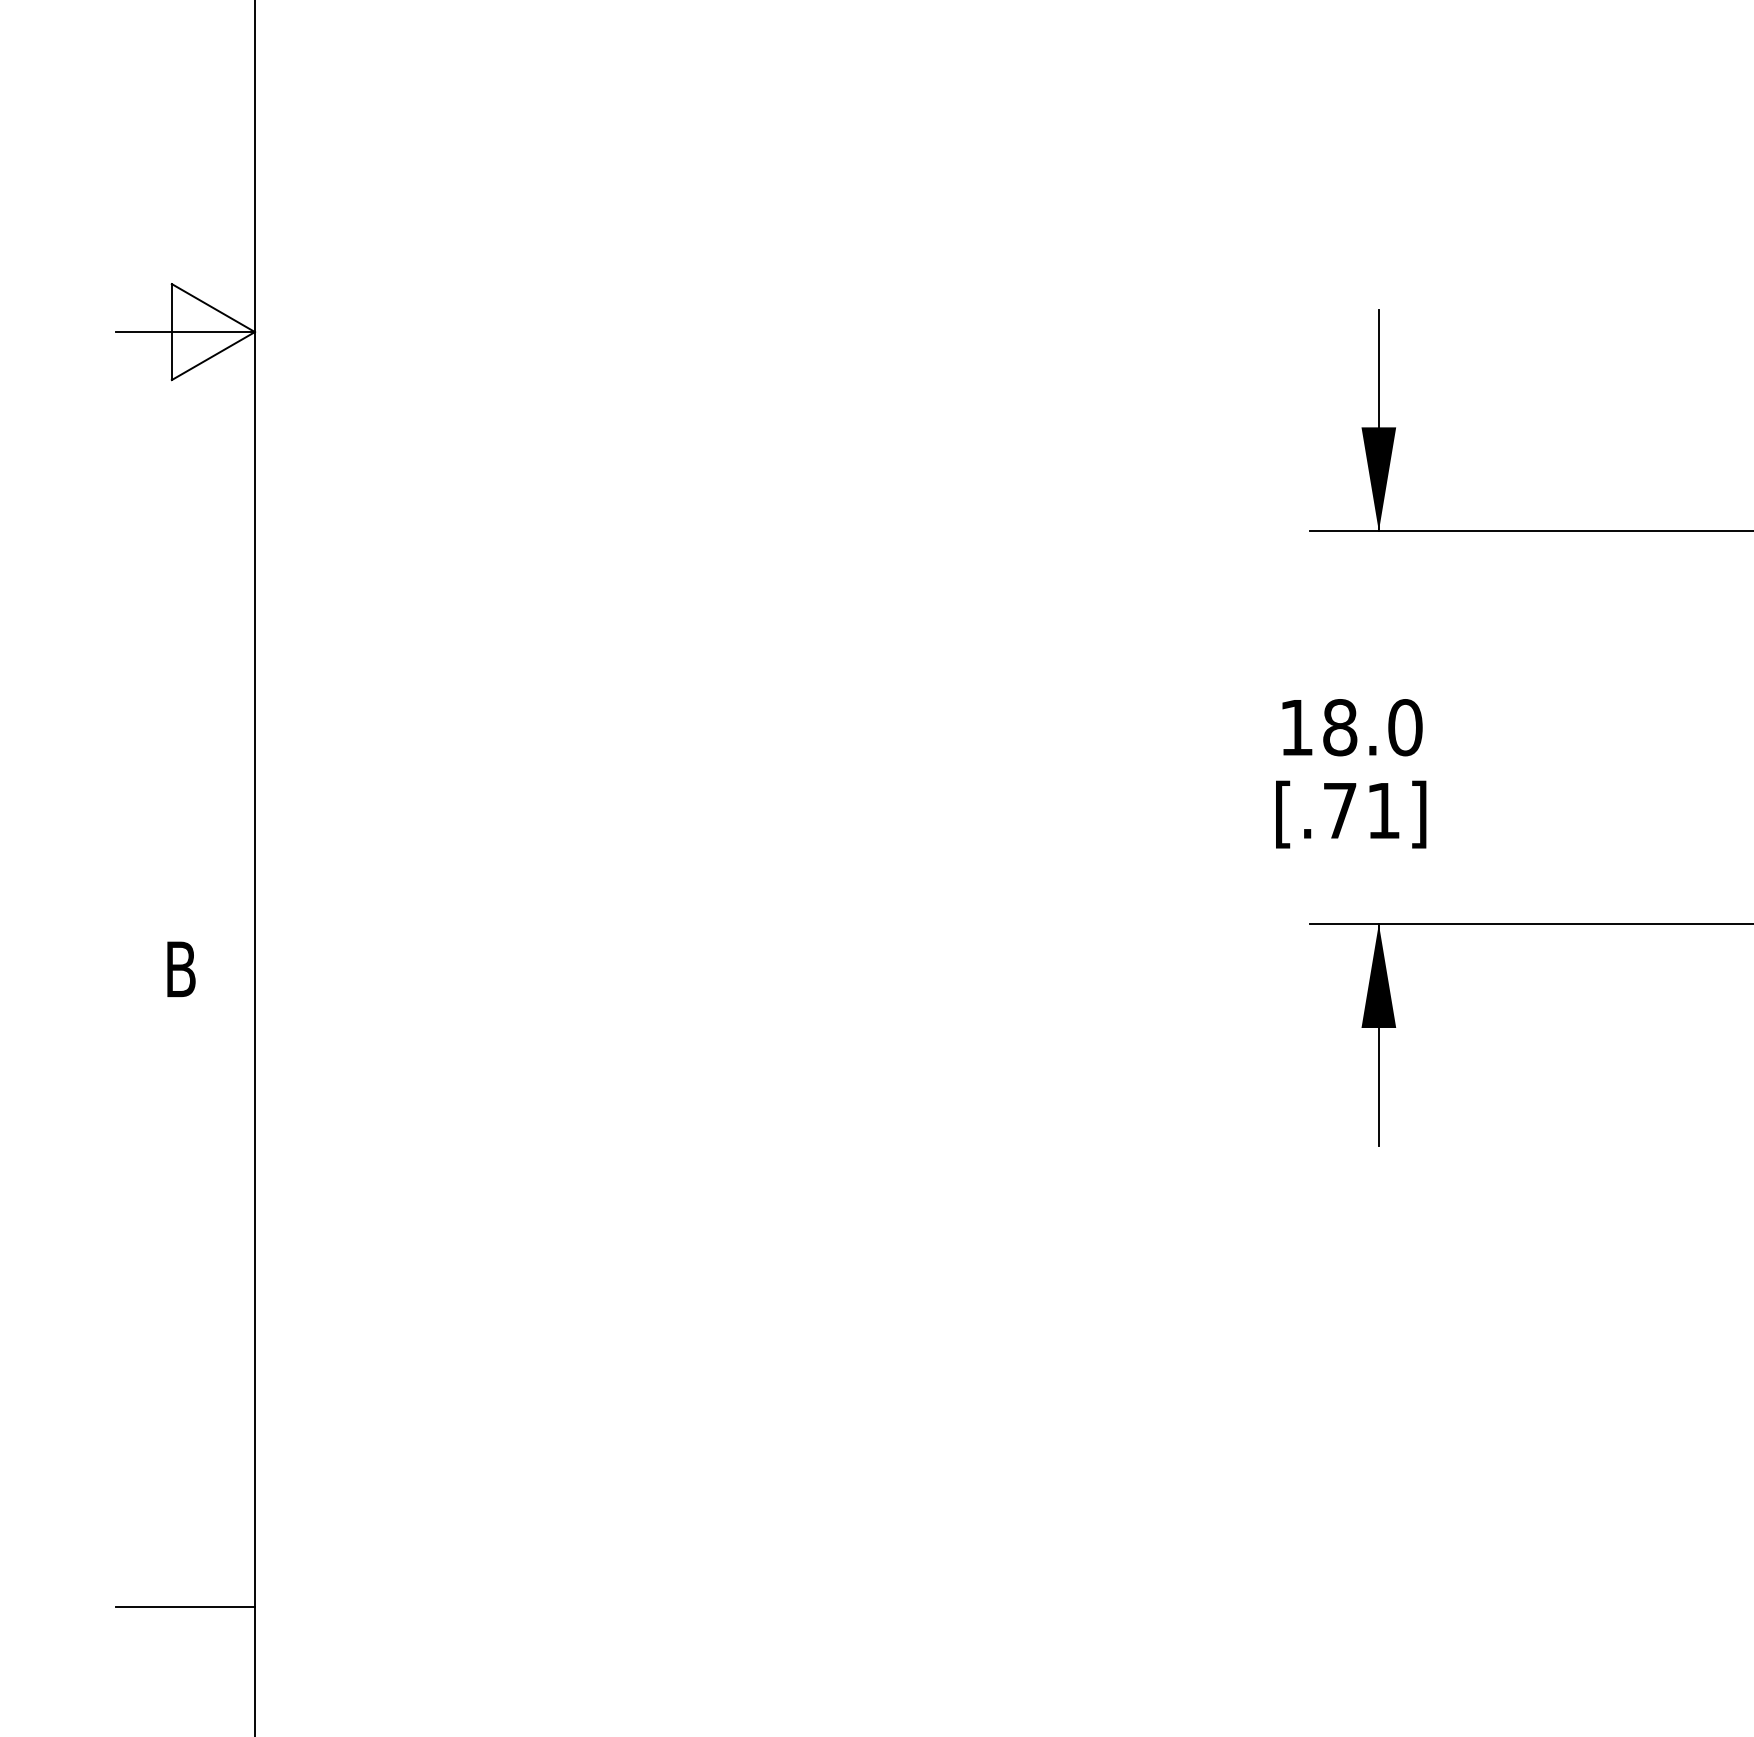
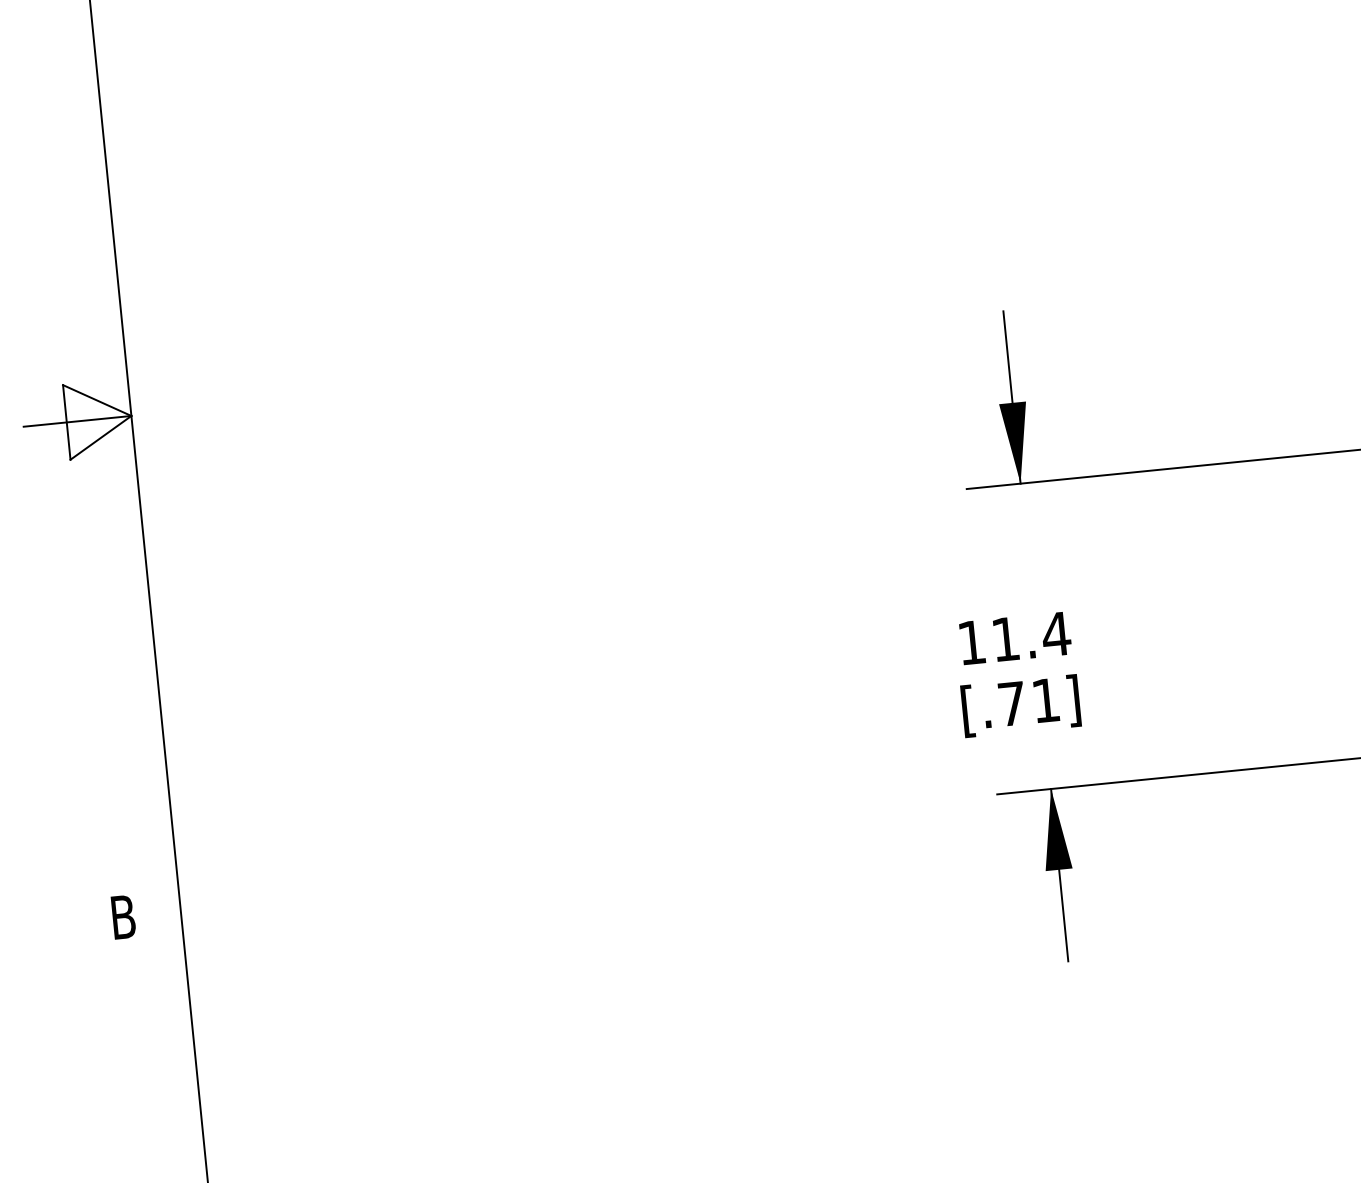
text: (1373, 727) -> (1031, 636), 18.0 -> 11.4

